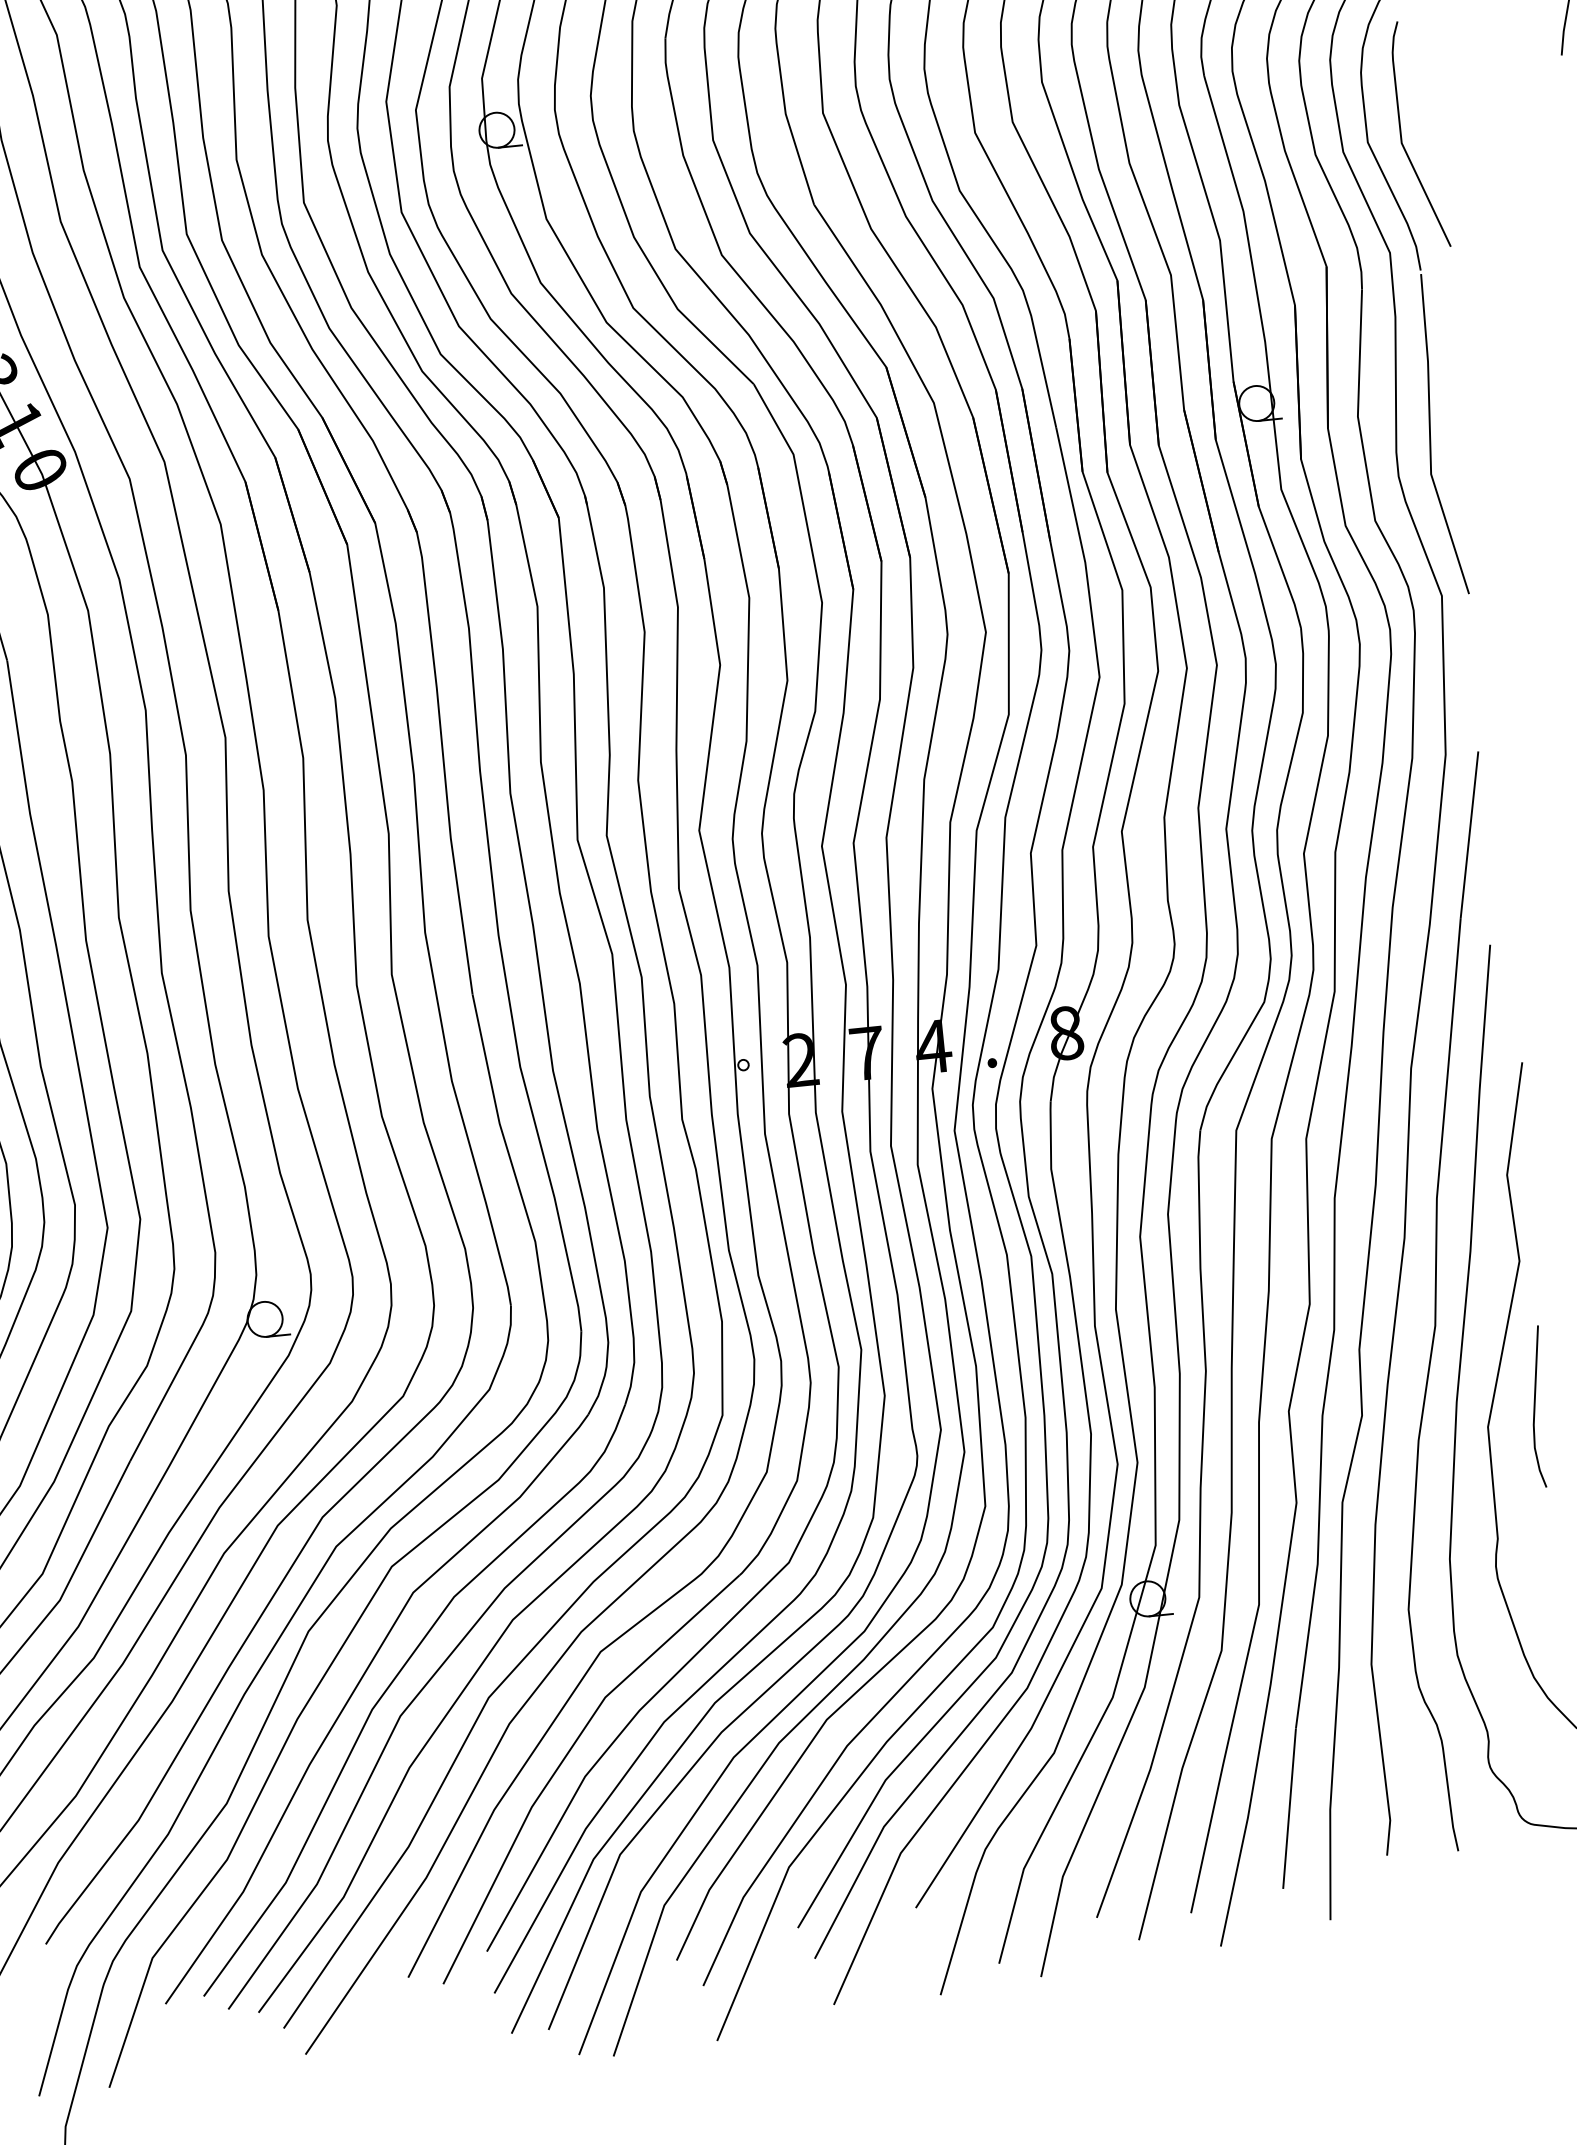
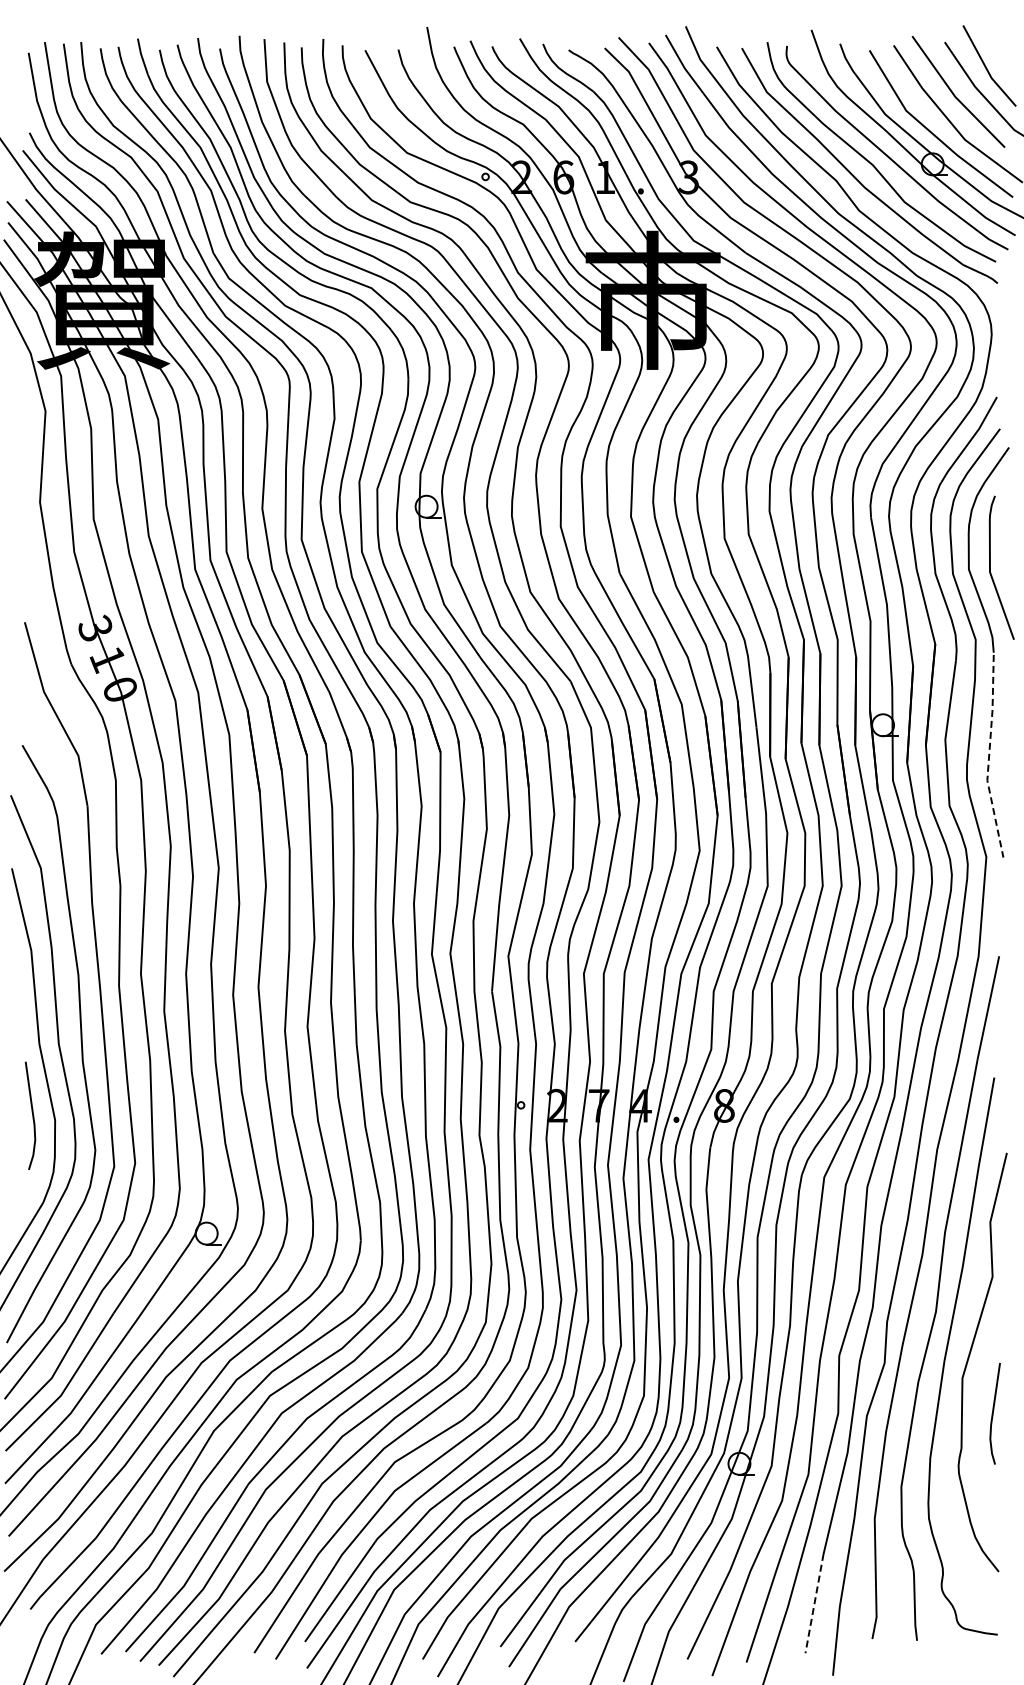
line: (1430, 435) -> (989, 756), solid -> dashed
line: (1535, 1406) -> (993, 1413), moved
line: (1289, 1810) -> (814, 1604), solid -> dashed

